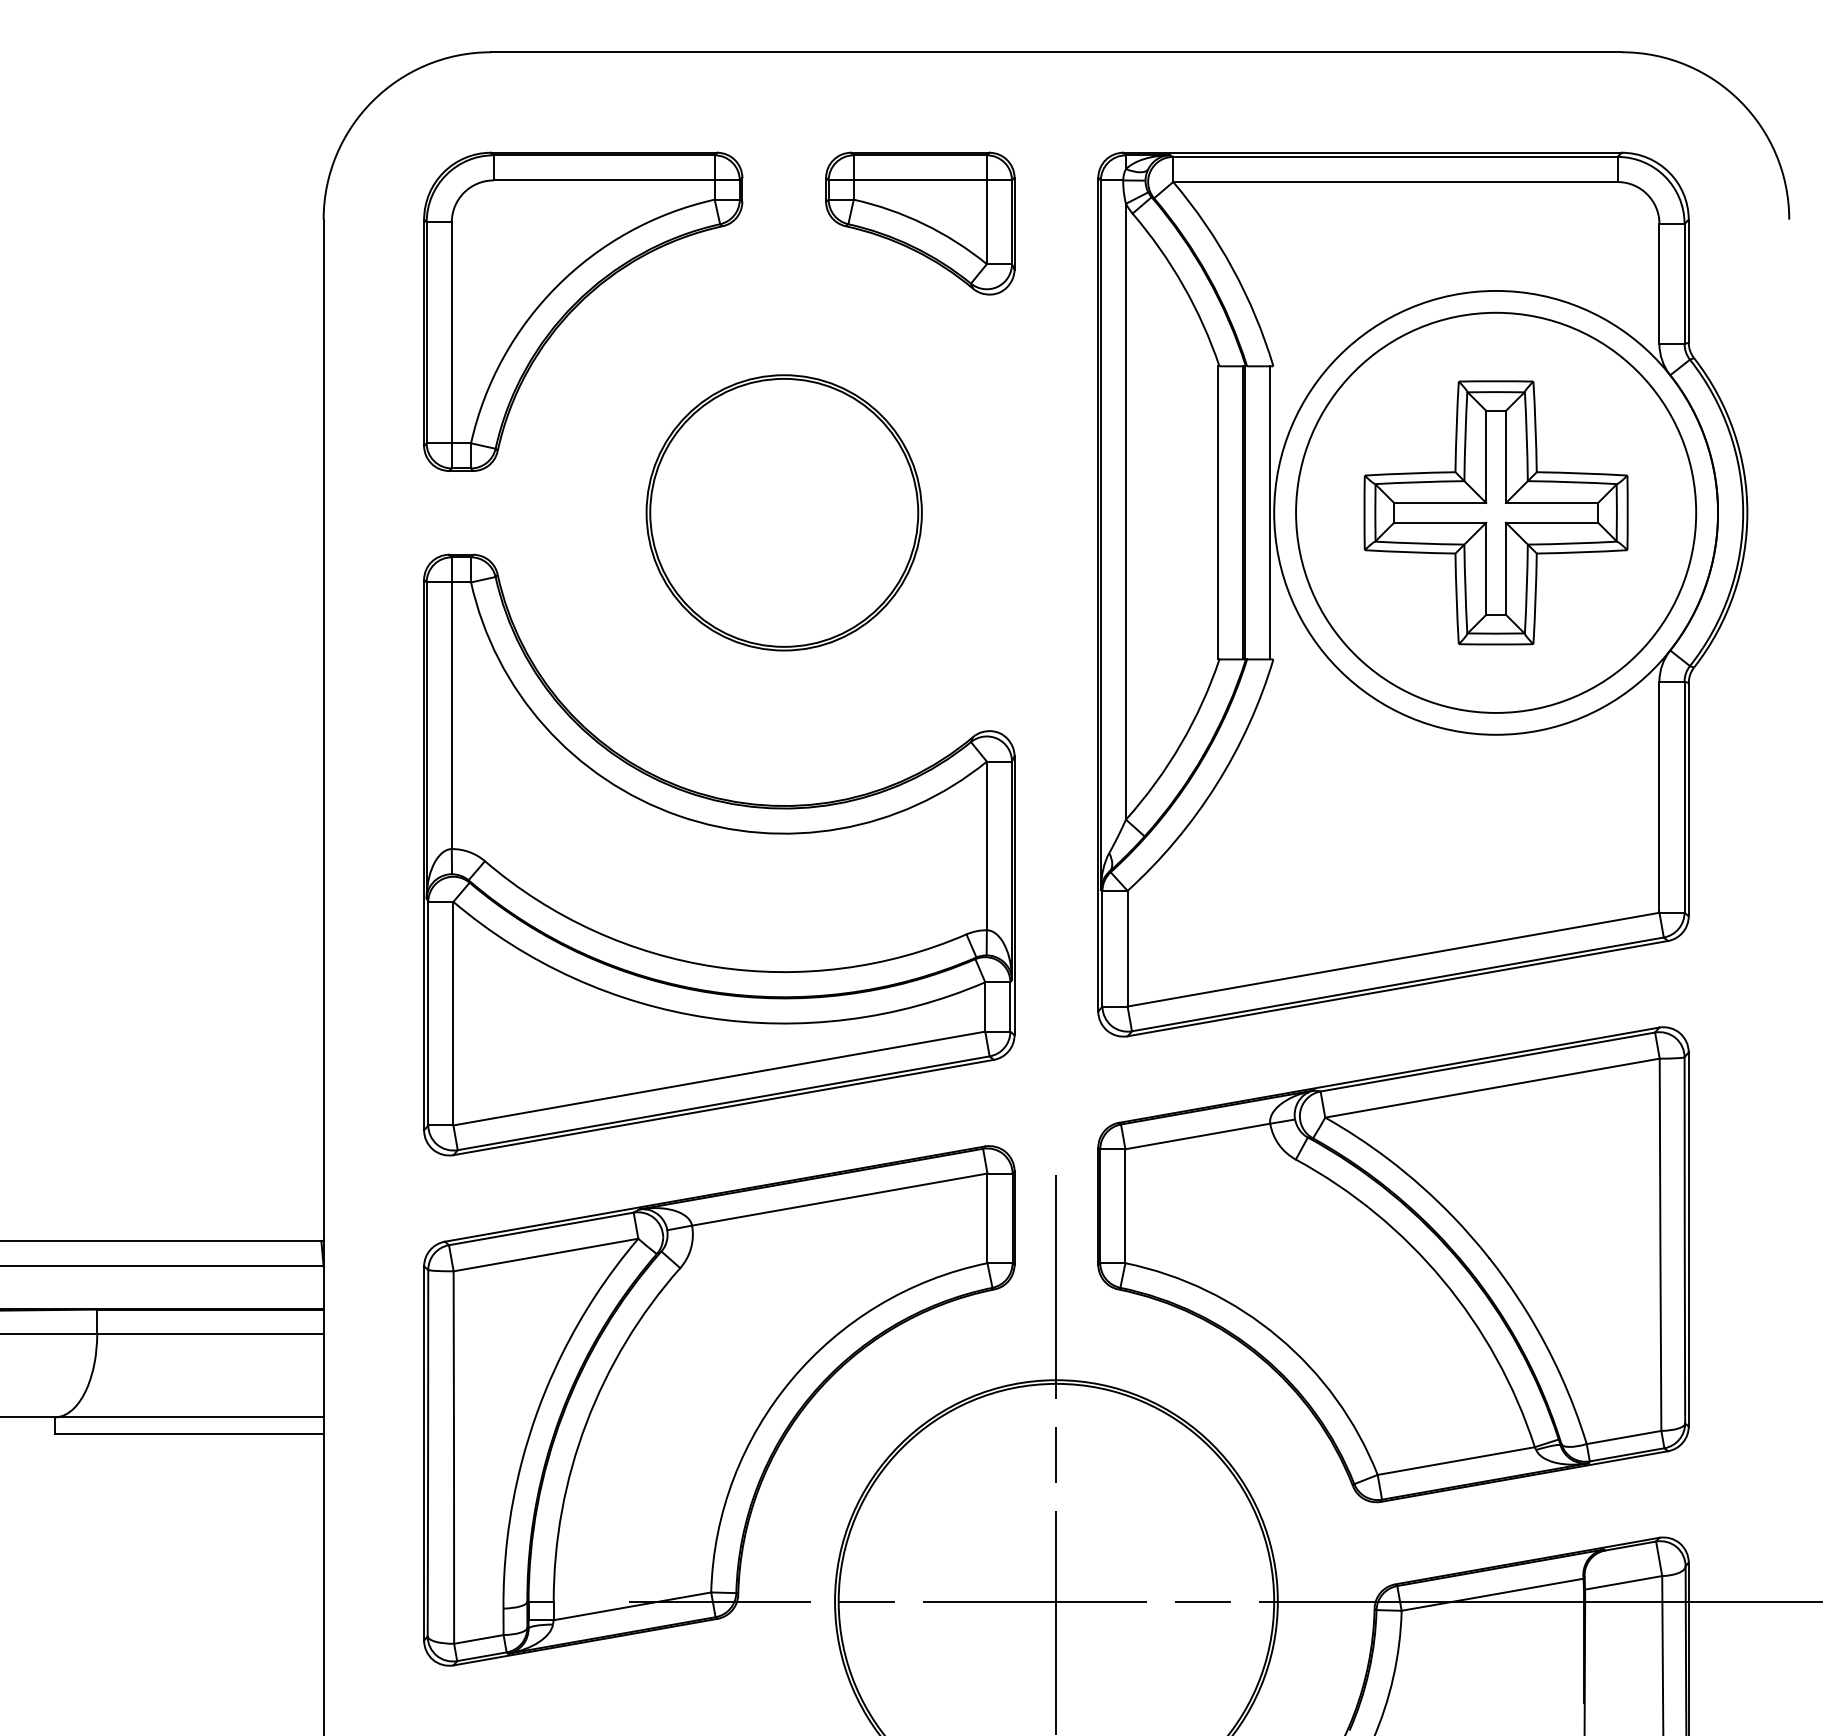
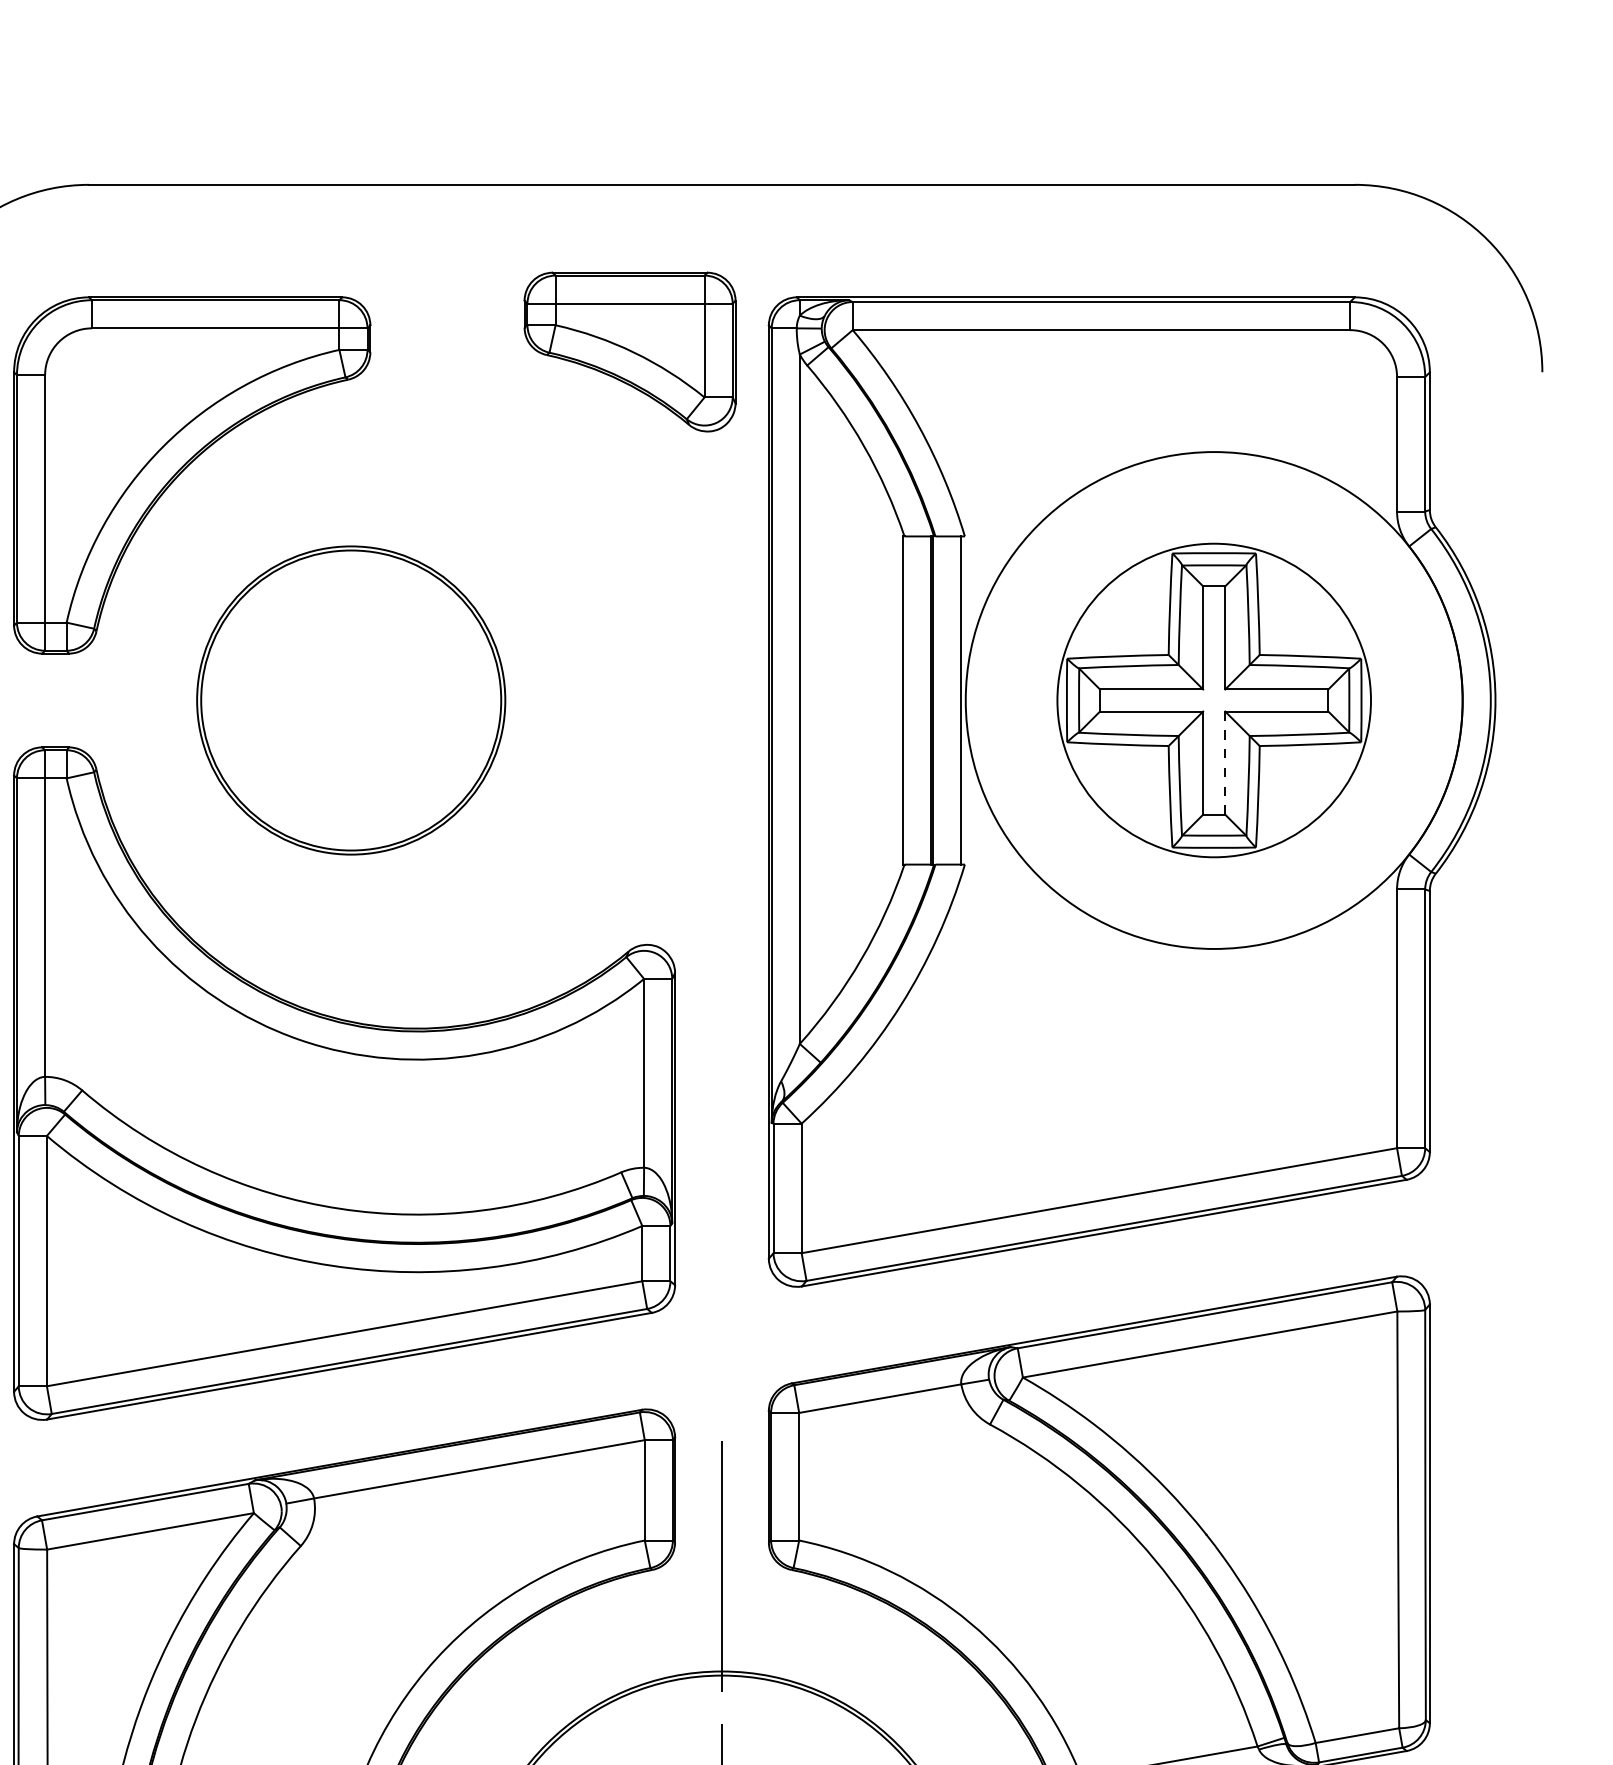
part: (920, 223) -> (630, 351), moved
part: (783, 512) -> (350, 700), moved
circle: (1496, 512) -> (1214, 700), size x0.7
line: (1505, 568) -> (1224, 762), solid -> dashed

